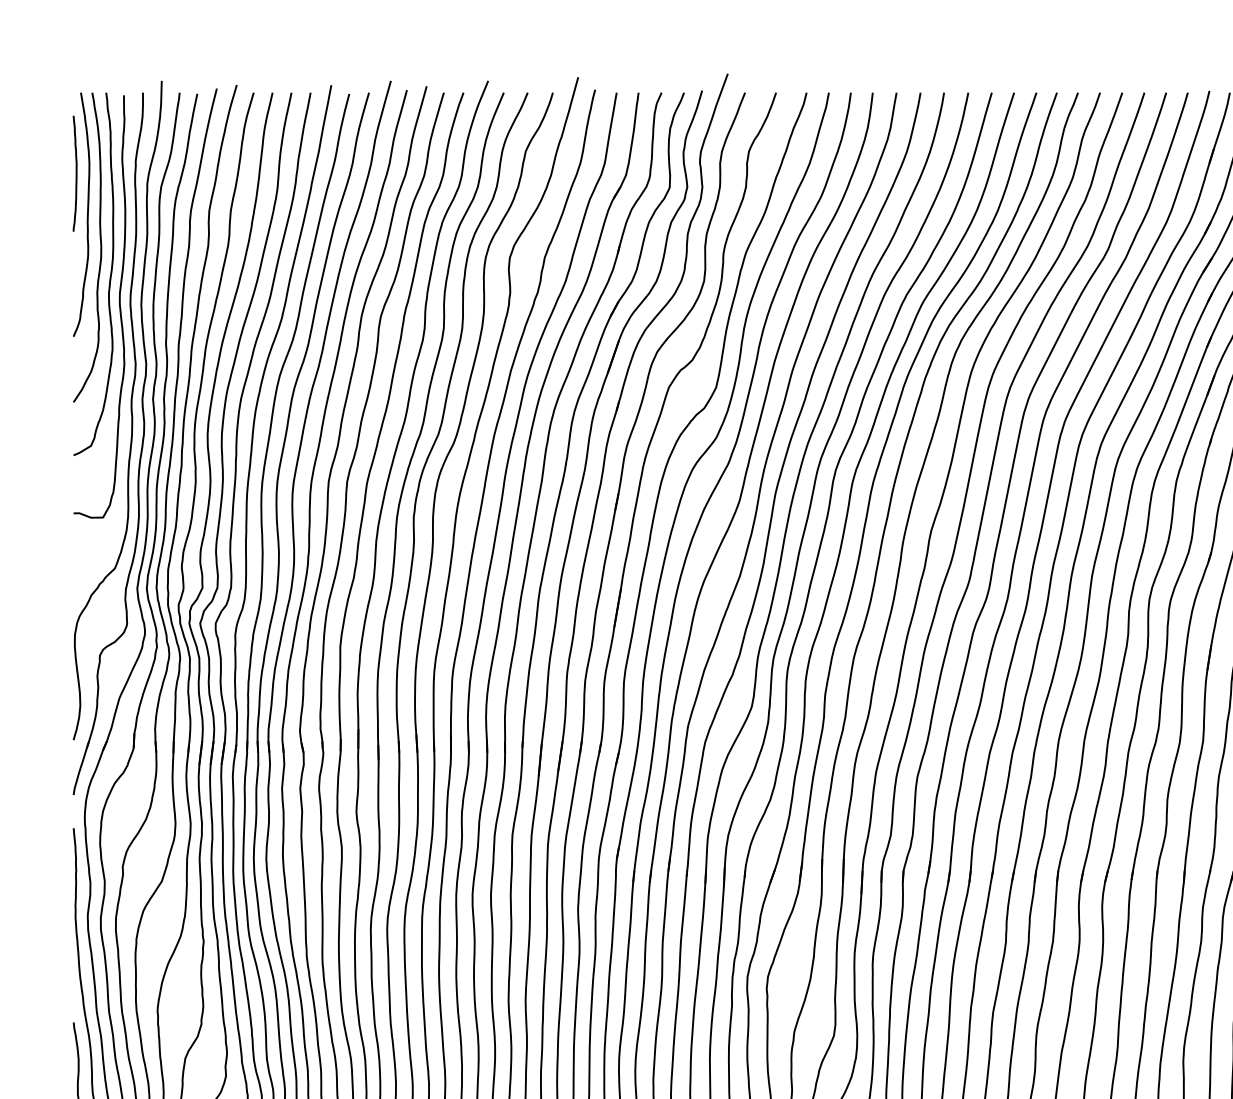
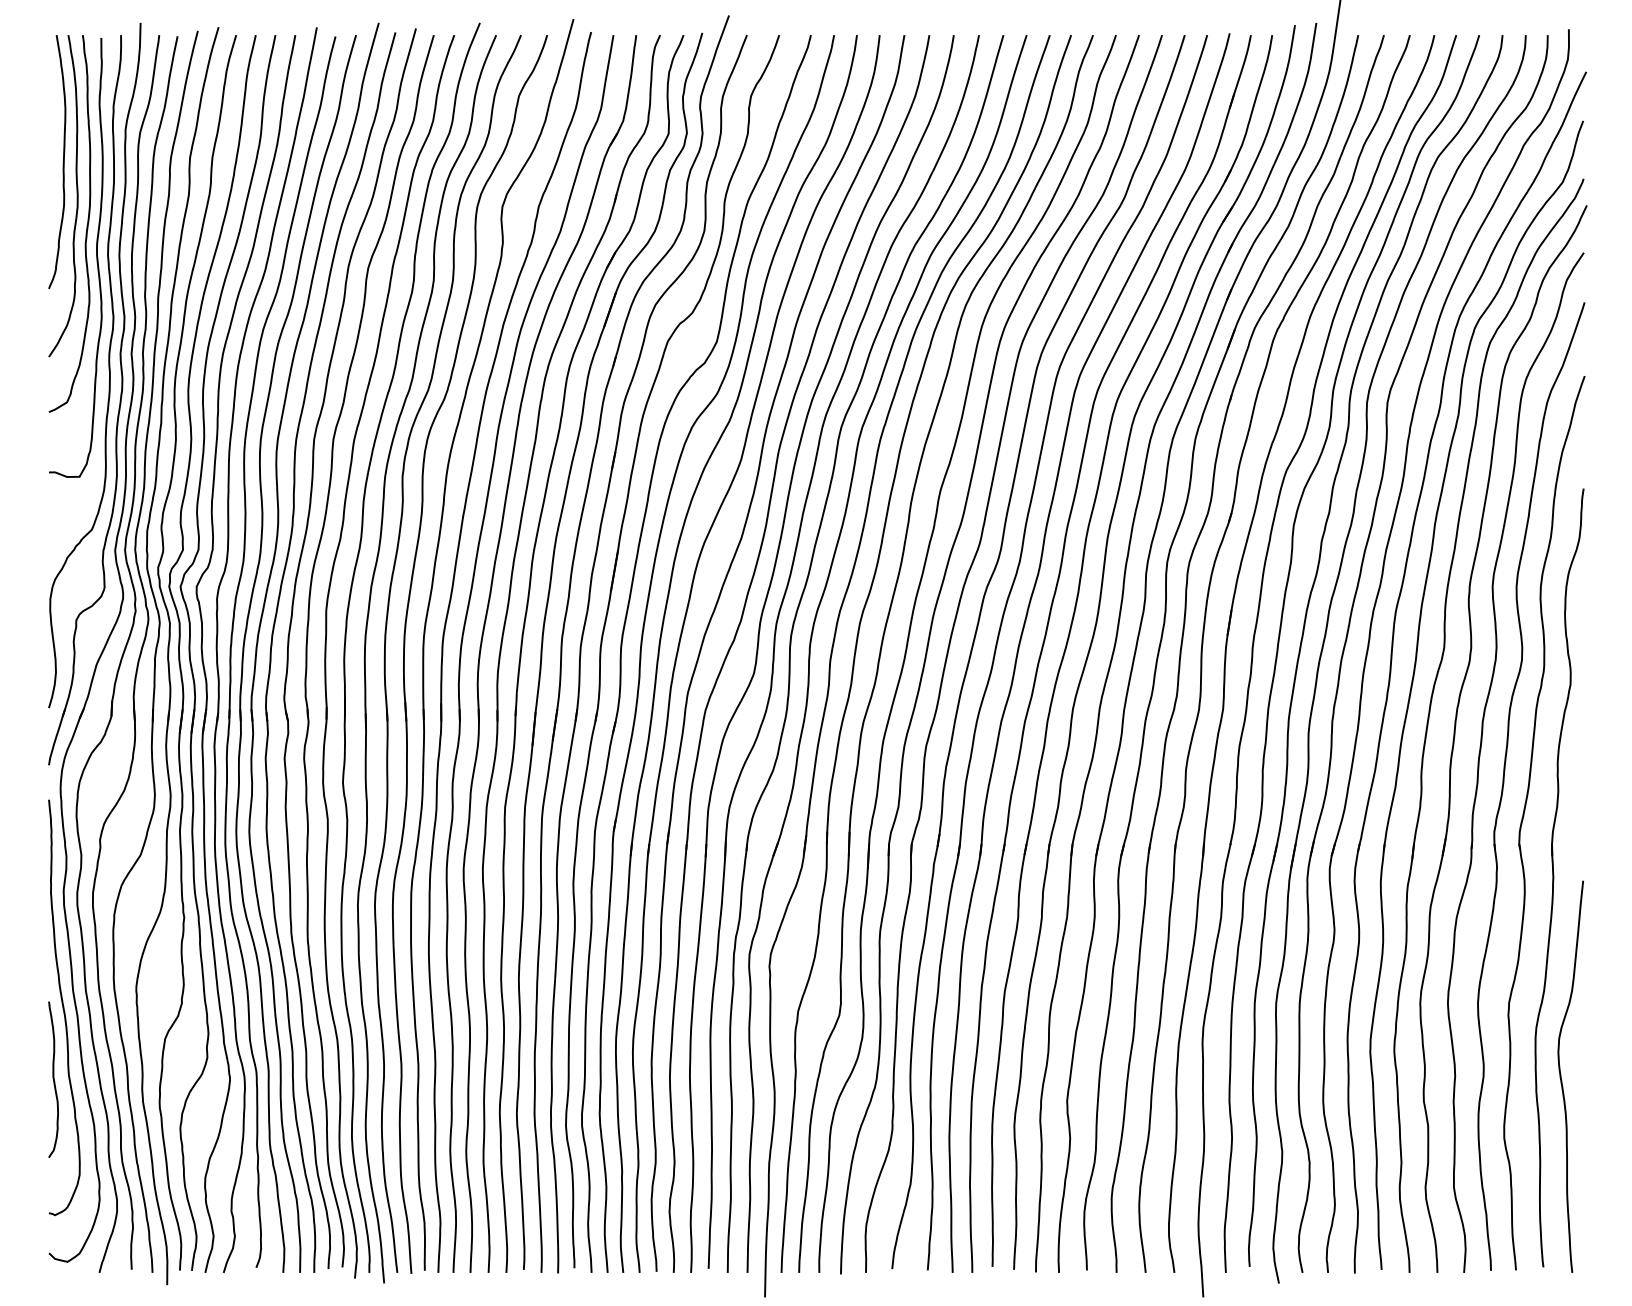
curve: (76, 173) -> (51, 119), removed

